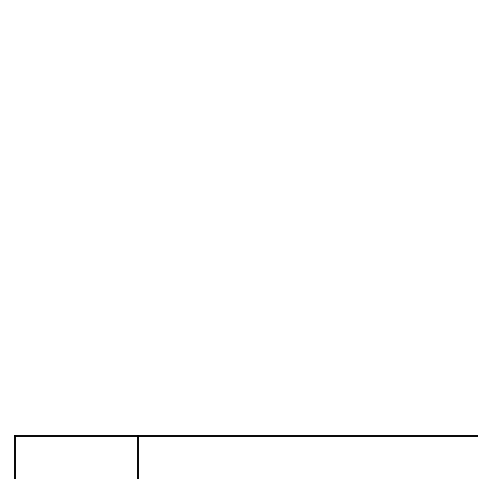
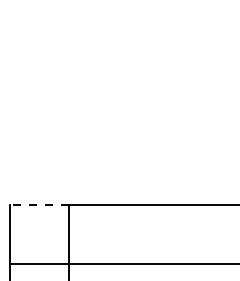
line: (77, 436) -> (39, 205), solid -> dashed

